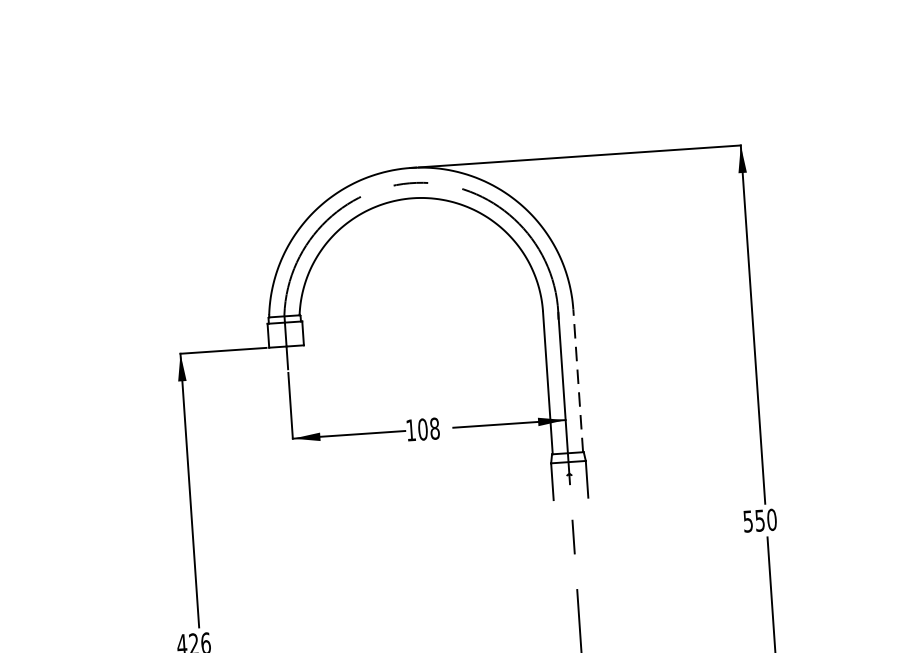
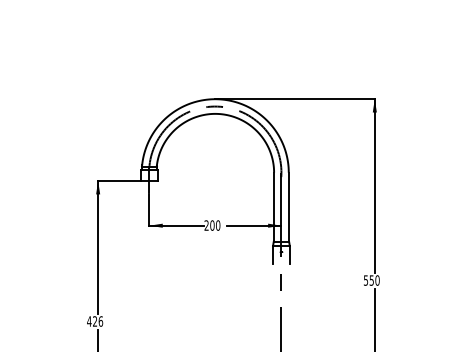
line: (577, 381) -> (288, 207), dashed -> solid
text: (423, 429) -> (212, 225), 108 -> 200

